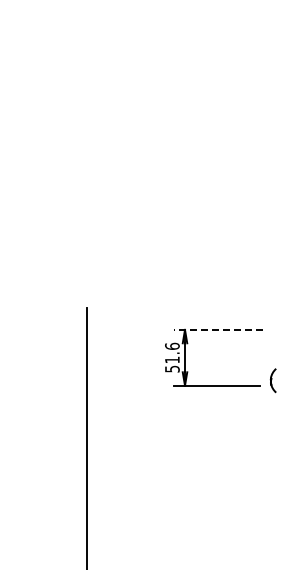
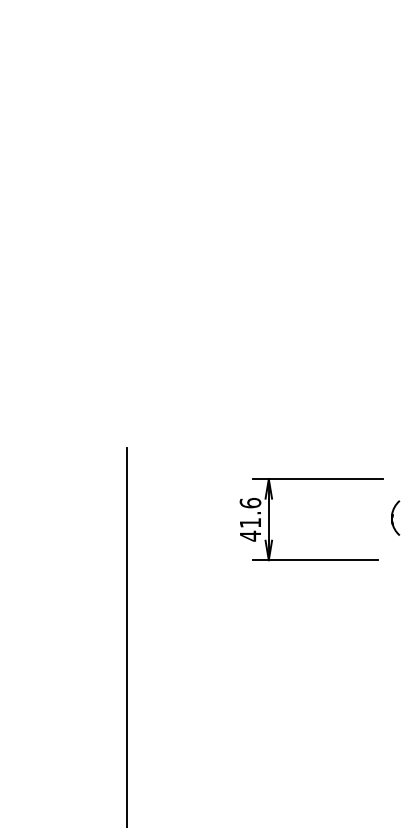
line: (218, 329) -> (317, 478), dashed -> solid
text: (172, 368) -> (250, 535), 51.6 -> 41.6
part: (272, 380) -> (394, 517), moved

